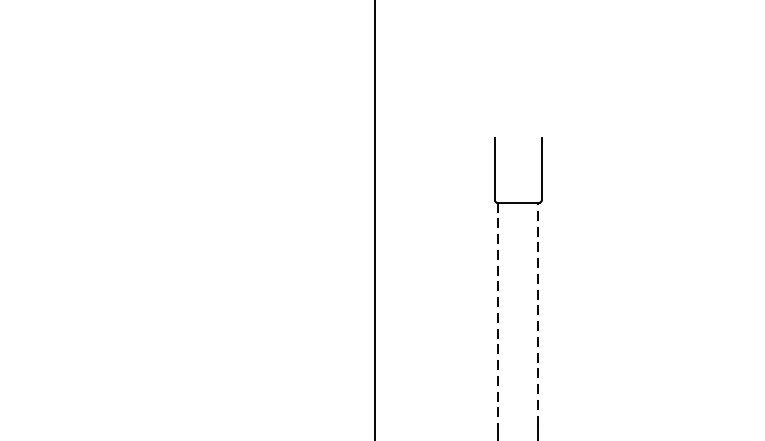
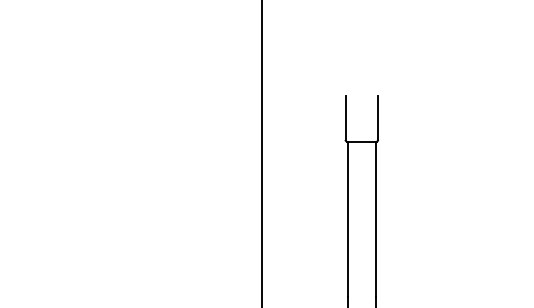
line: (497, 314) -> (347, 219), dashed -> solid
line: (537, 314) -> (375, 219), dashed -> solid

